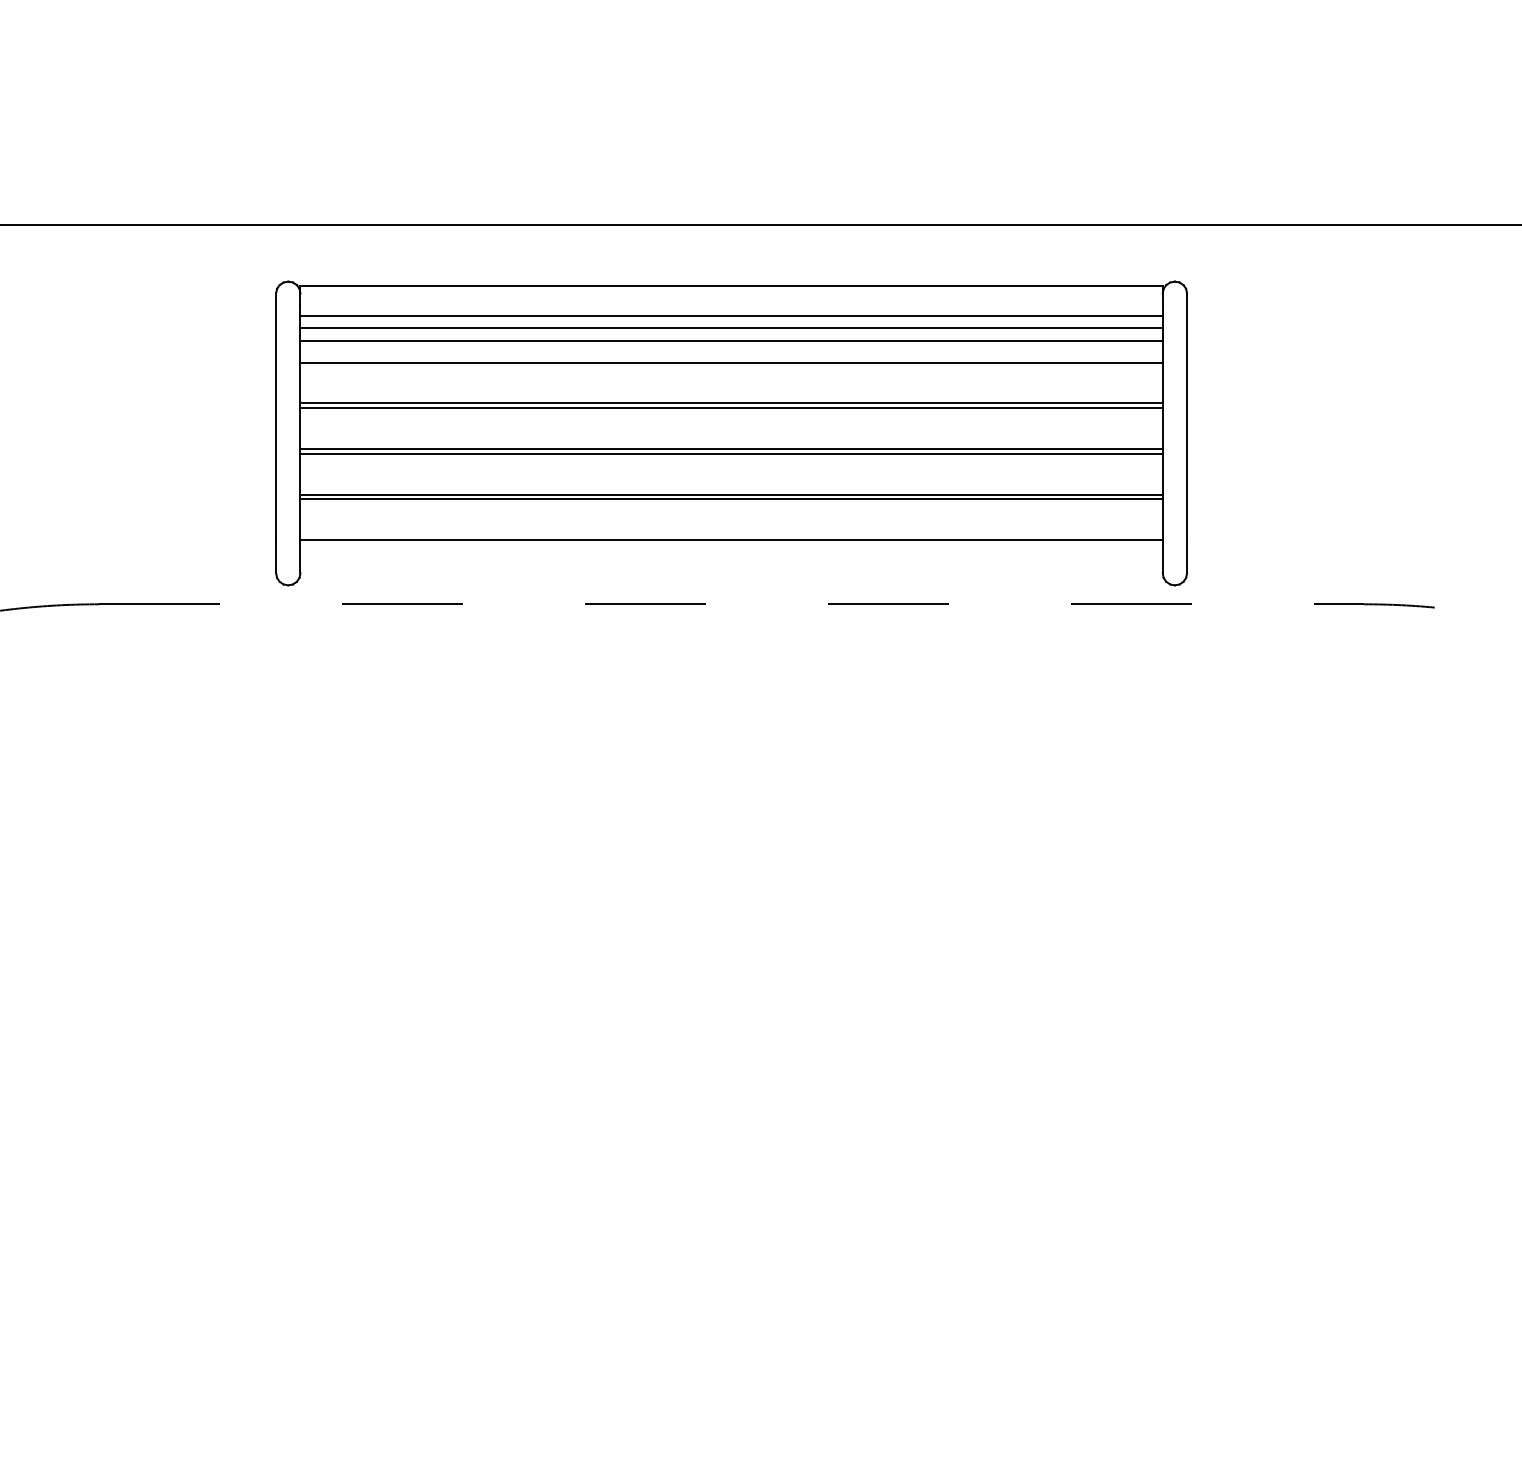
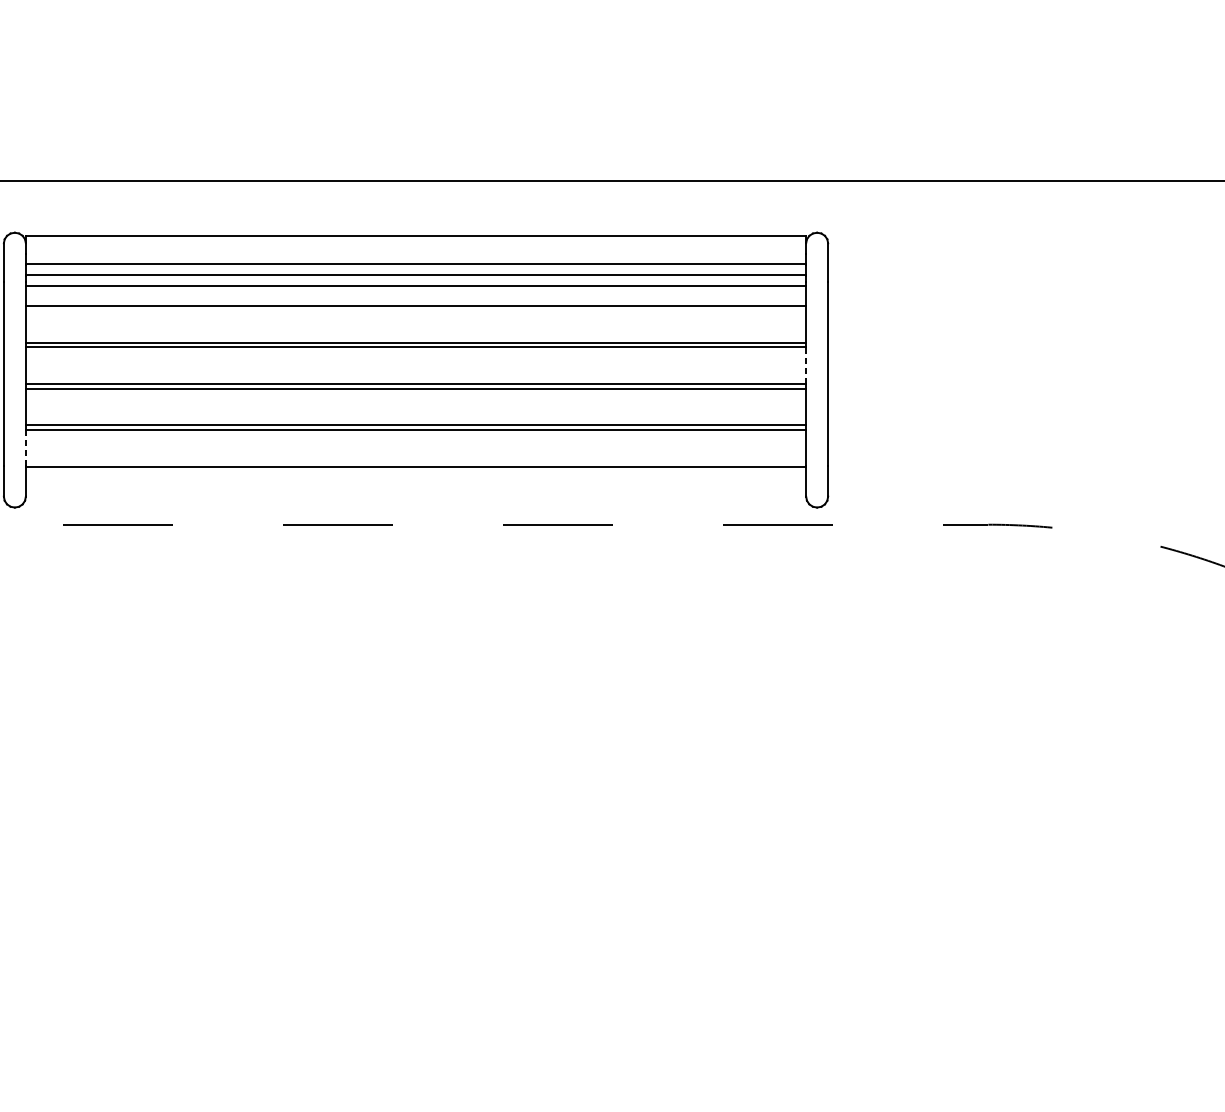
line: (1162, 428) -> (805, 365), solid -> dashed
line: (300, 519) -> (25, 447), solid -> dashed

